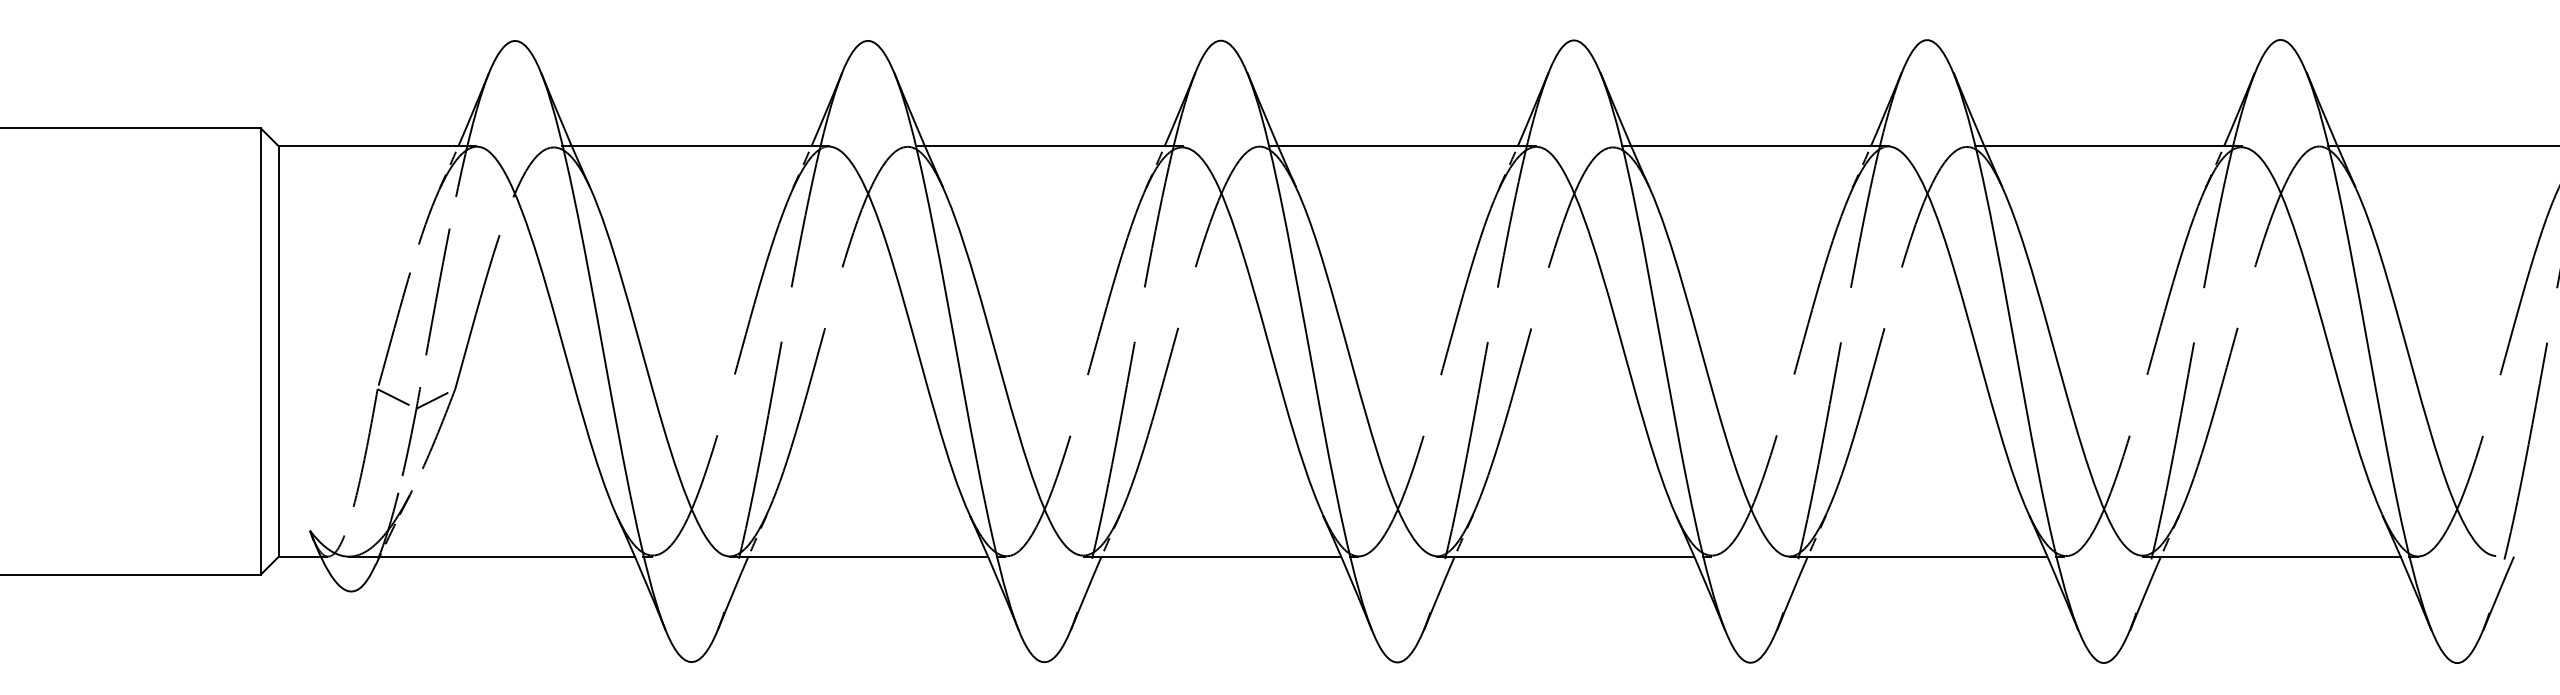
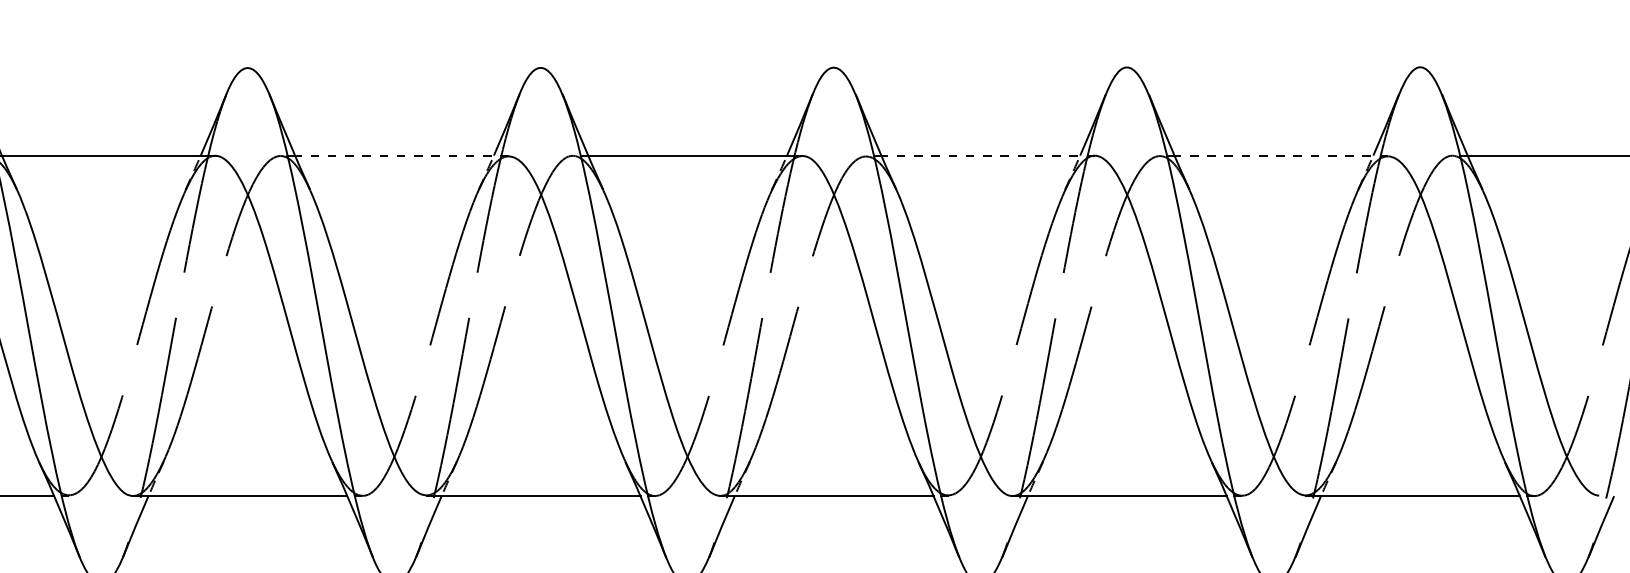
line: (1053, 146) -> (401, 155), solid -> dashed
line: (1760, 146) -> (988, 155), solid -> dashed
line: (2113, 146) -> (1281, 155), solid -> dashed

